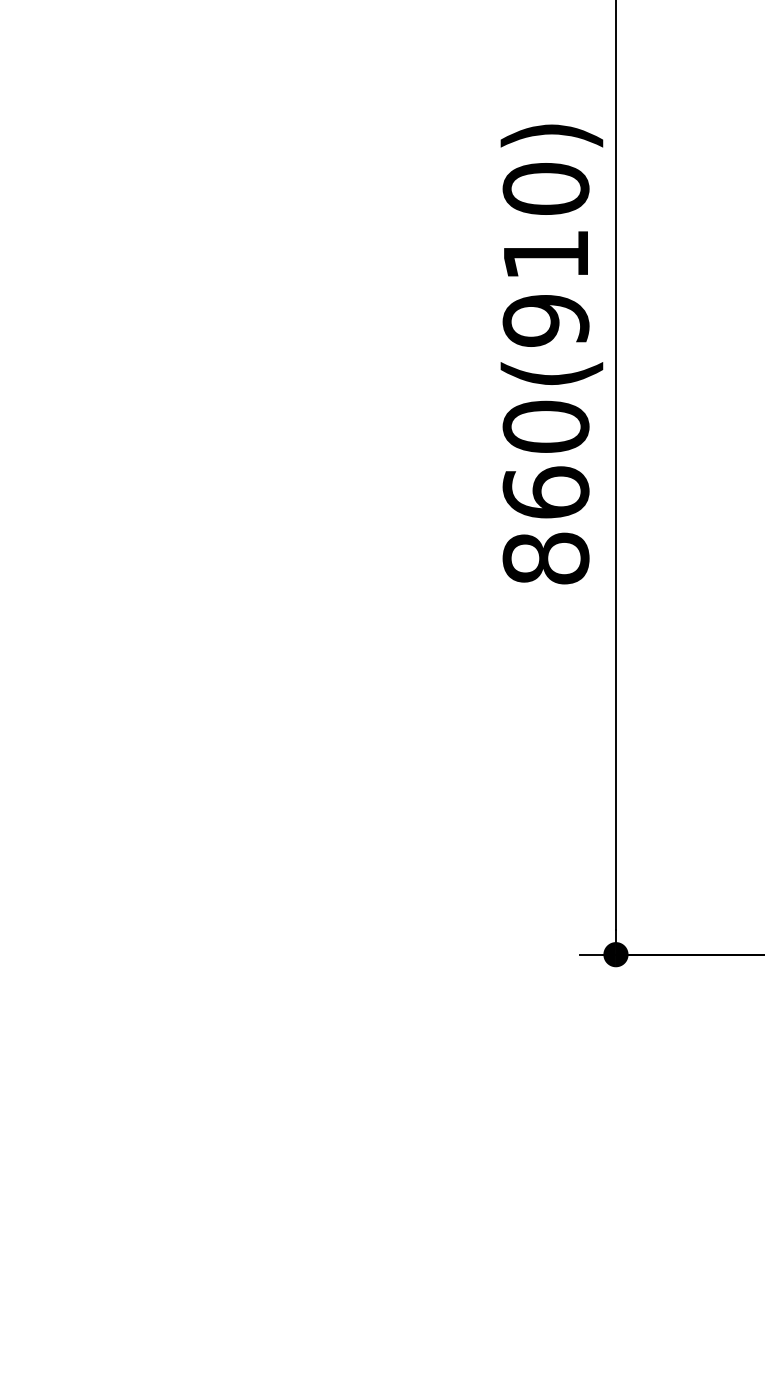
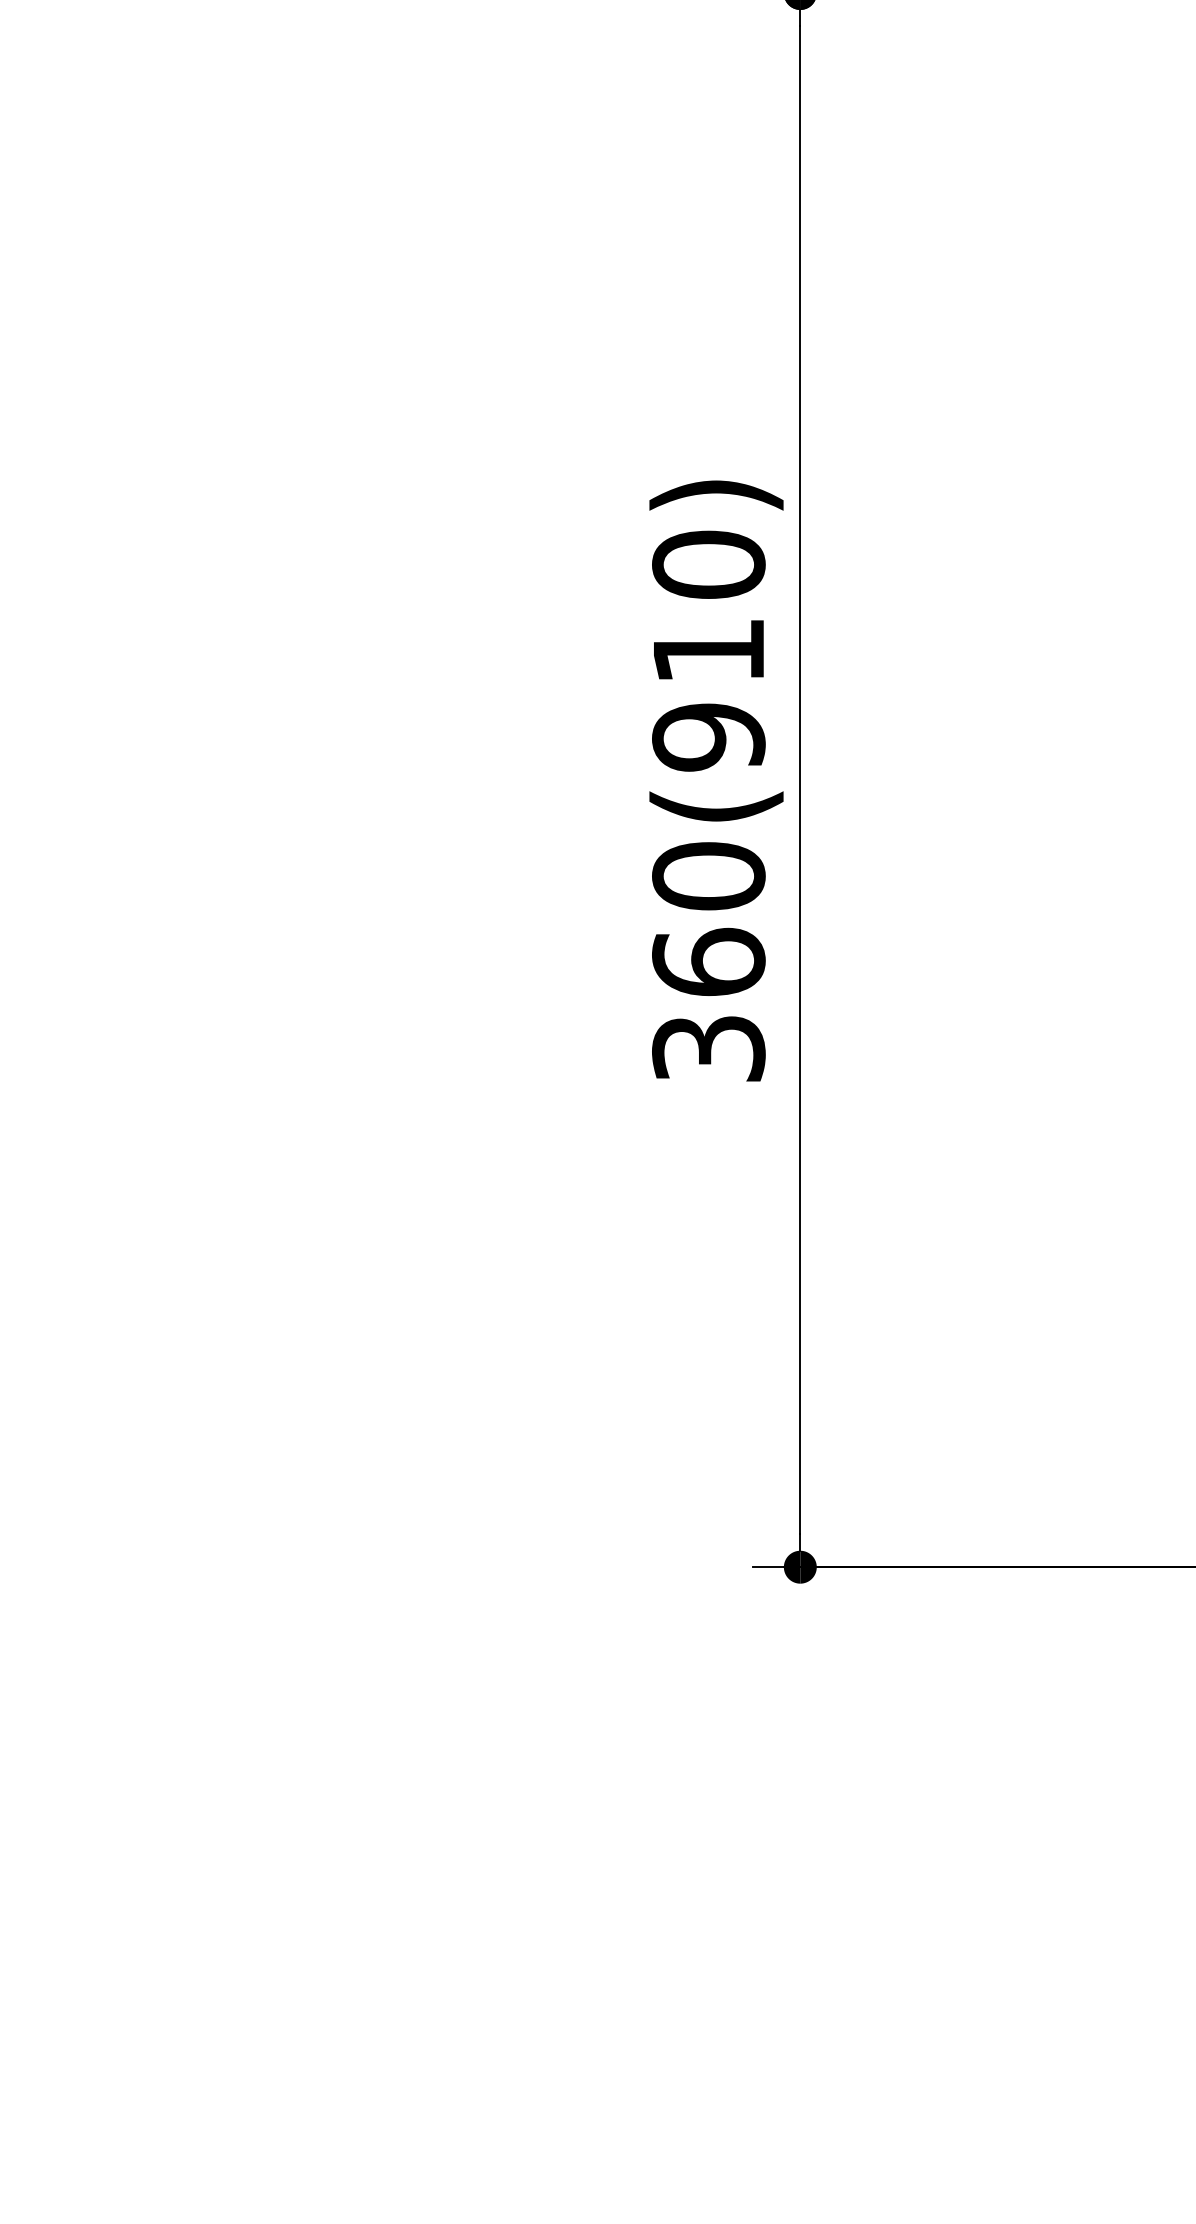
text: (545, 558) -> (708, 1048), 860(910) -> 360(910)

